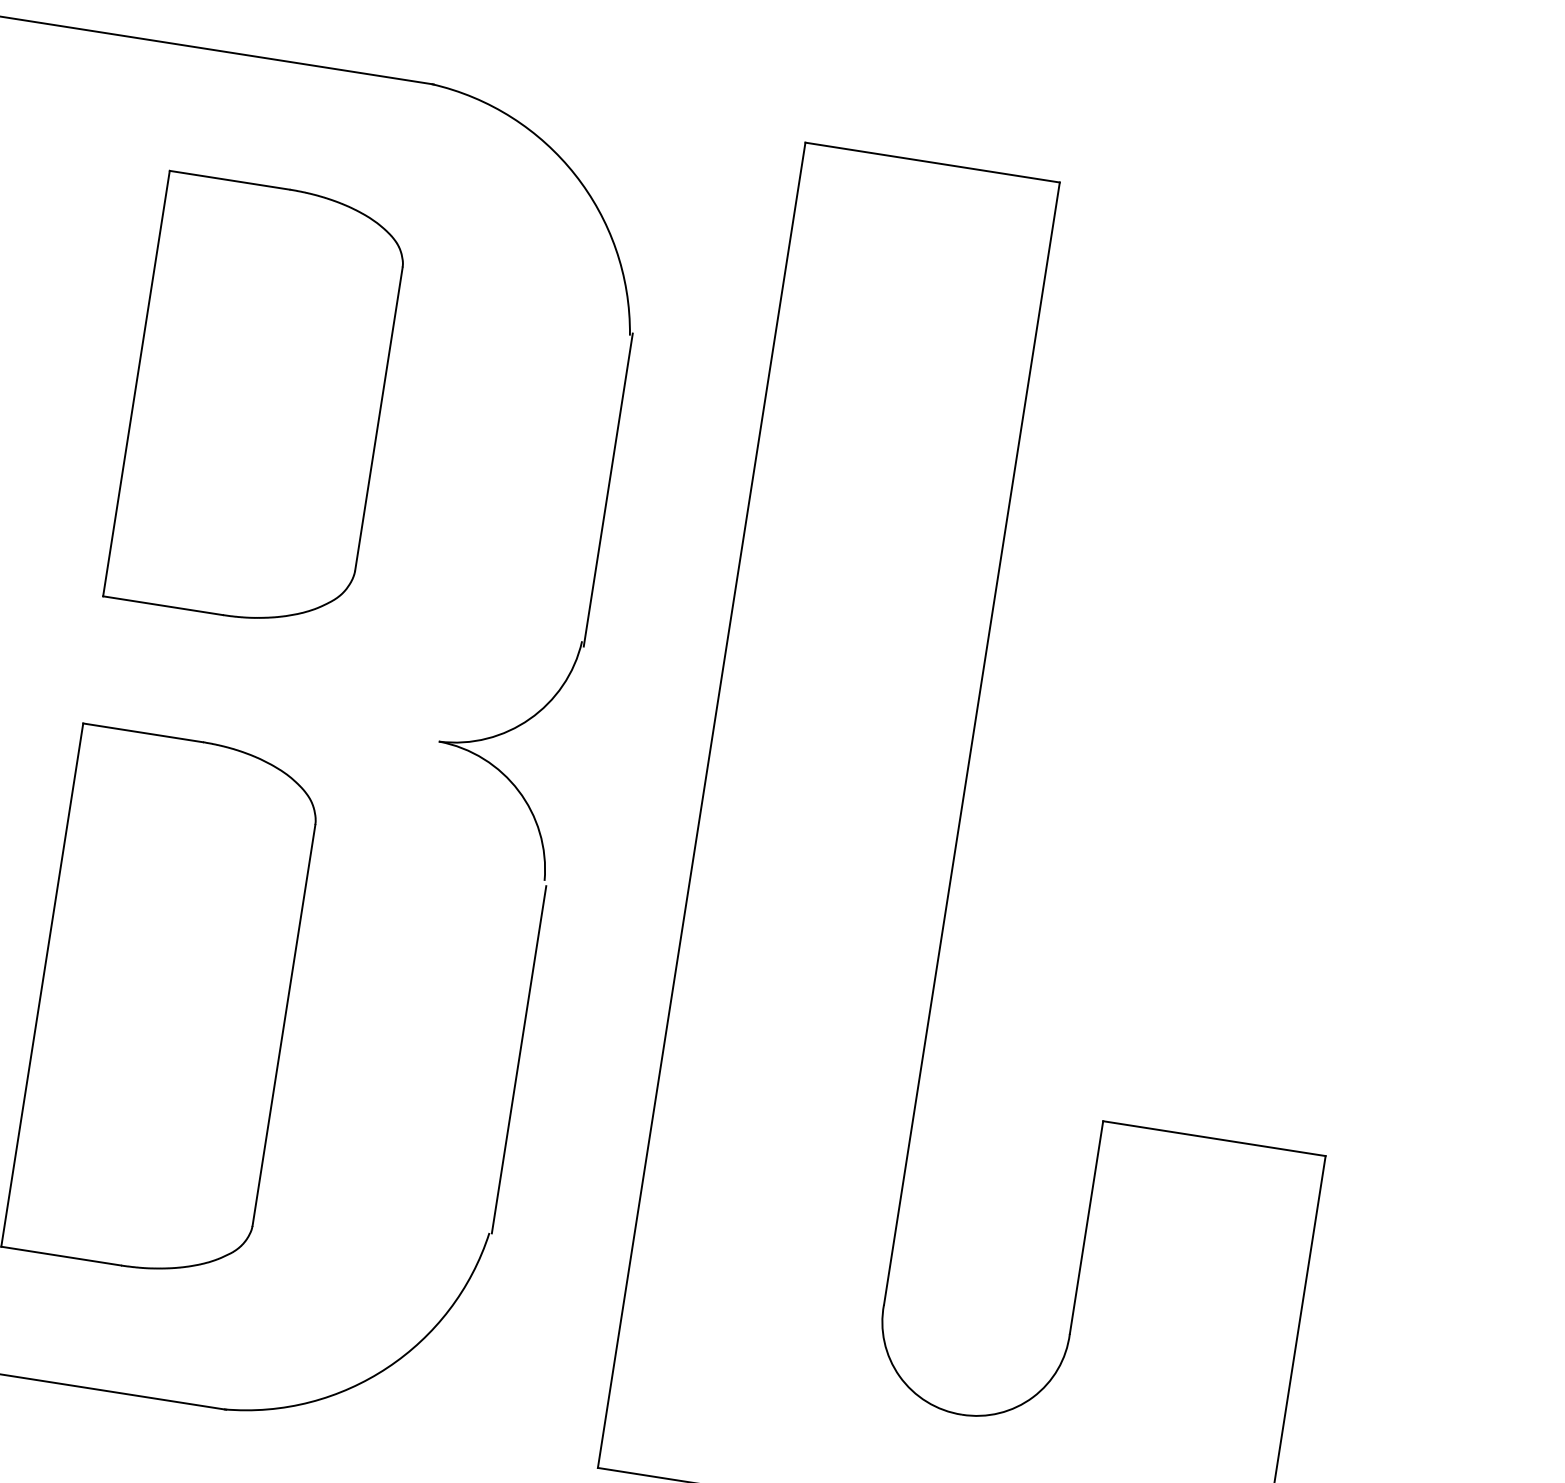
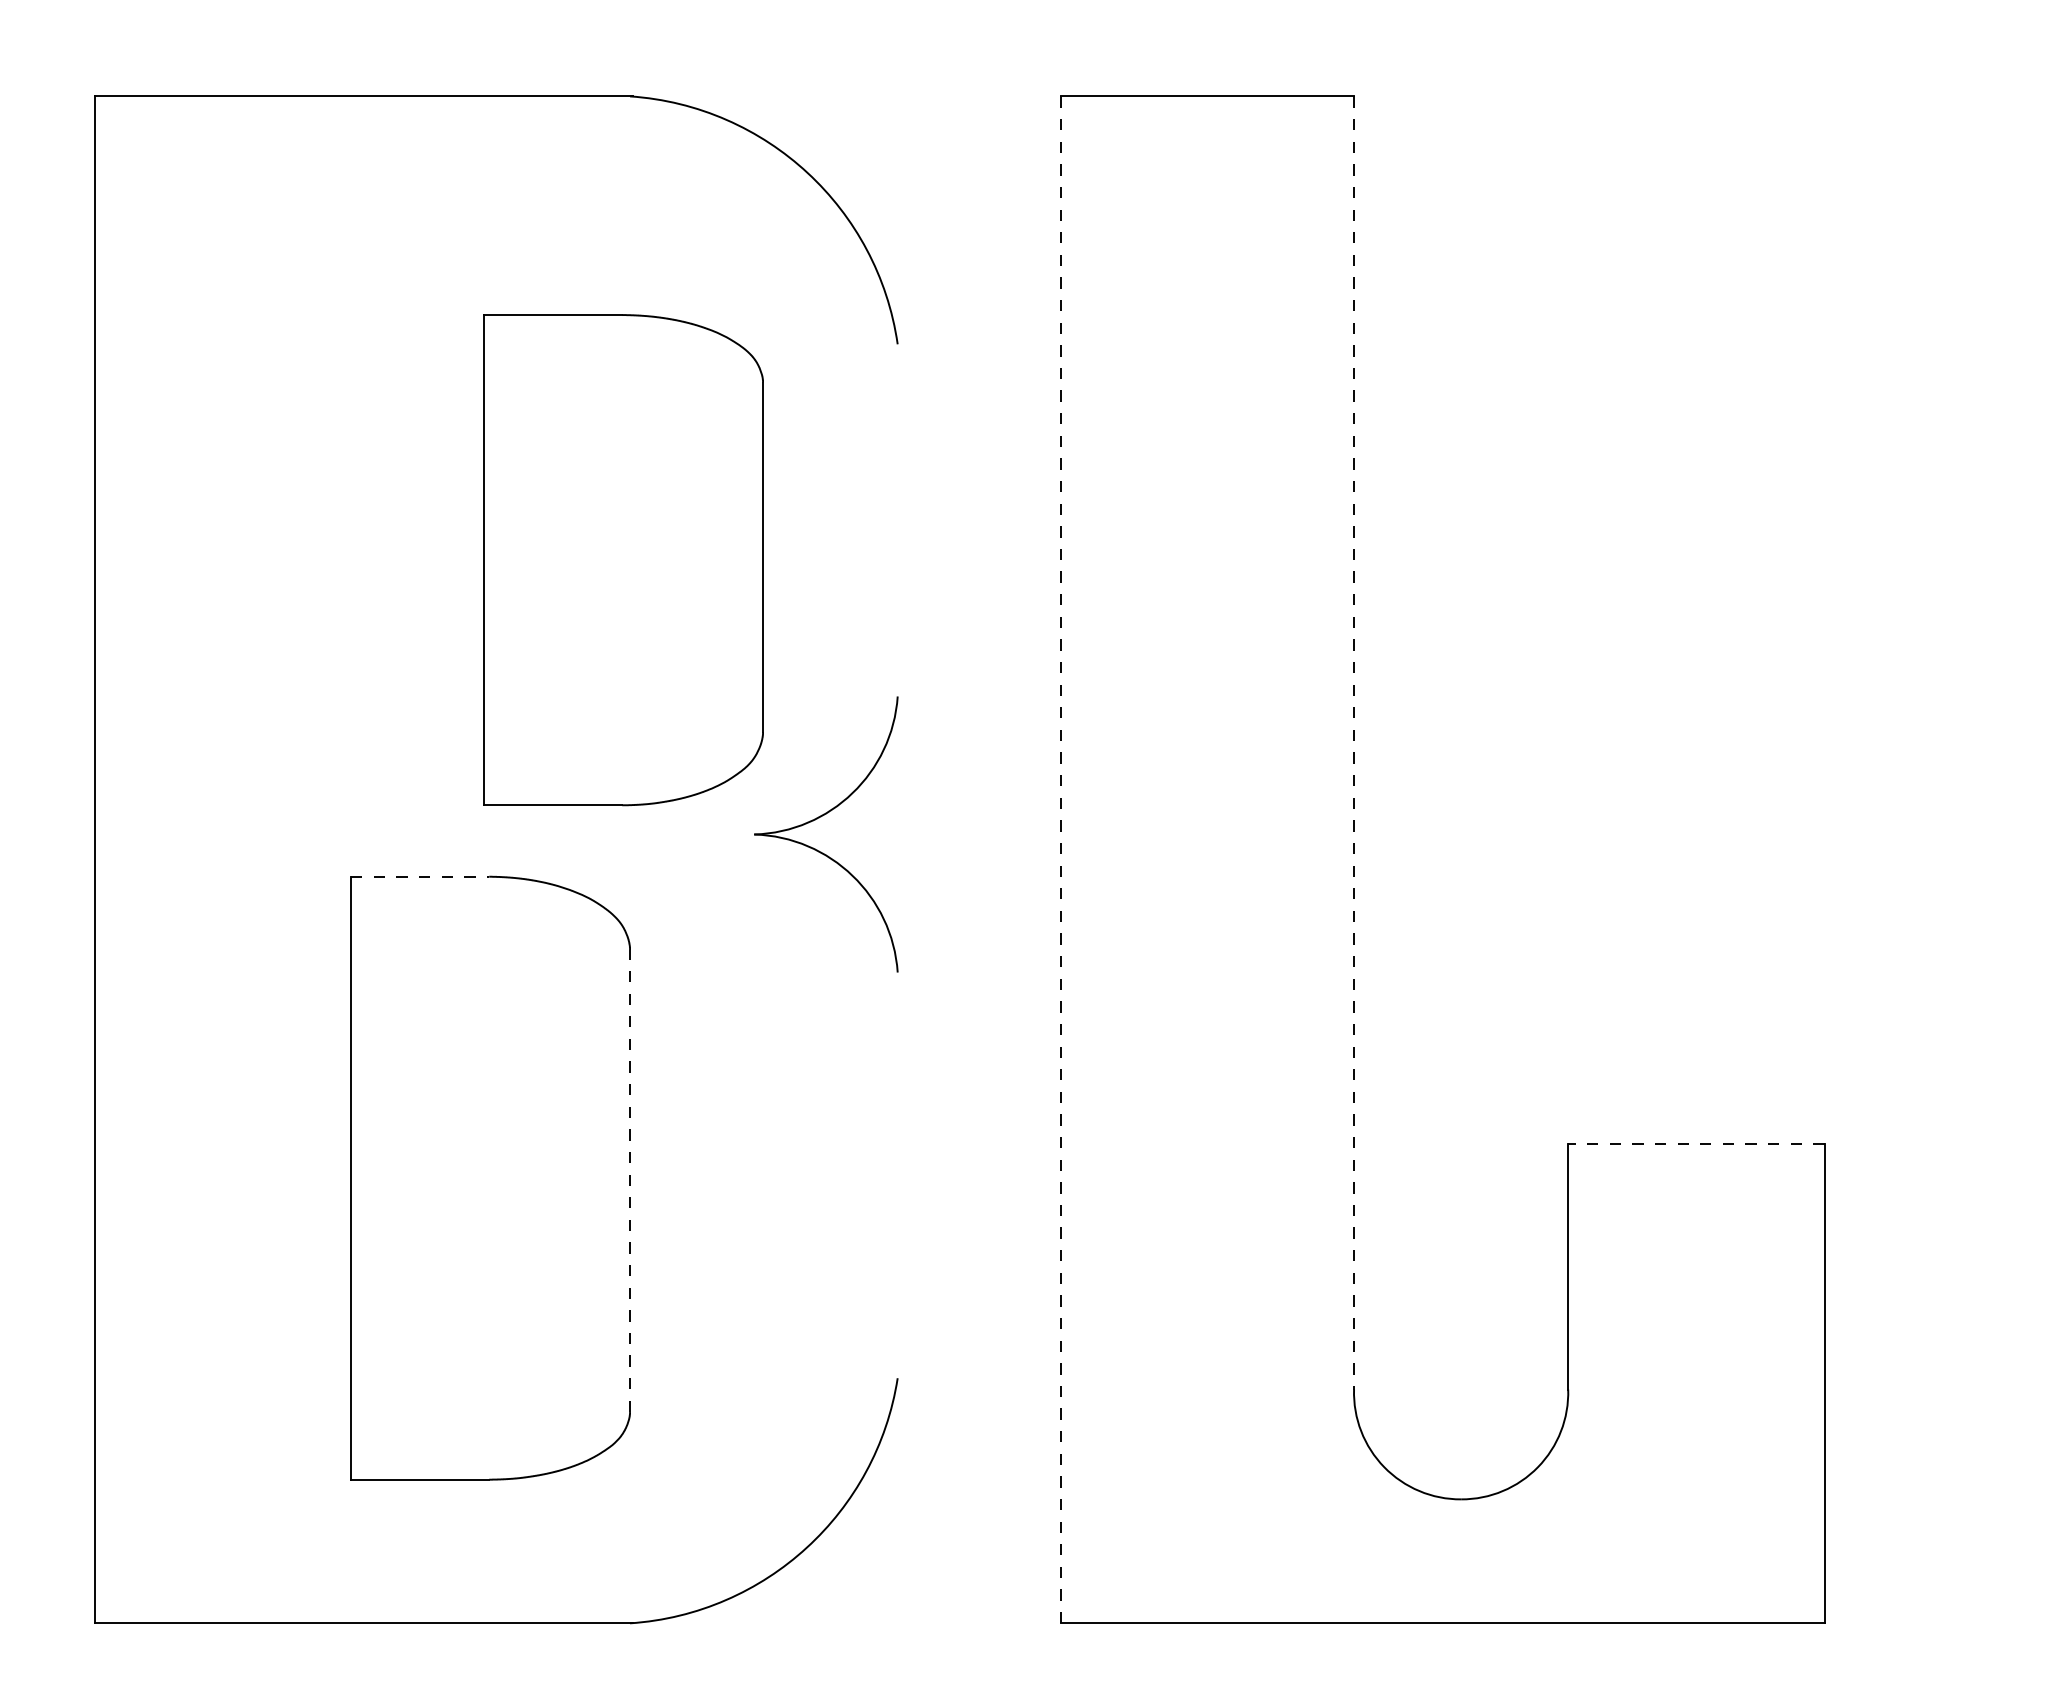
part: (257, 402) -> (623, 560), moved
line: (608, 489) -> (900, 521), removed
line: (143, 732) -> (420, 876), solid -> dashed
line: (972, 743) -> (1354, 742), solid -> dashed
line: (702, 805) -> (1061, 859), solid -> dashed
line: (284, 1025) -> (630, 1180), solid -> dashed
line: (519, 1060) -> (900, 1178), removed
line: (1213, 1138) -> (1695, 1144), solid -> dashed

